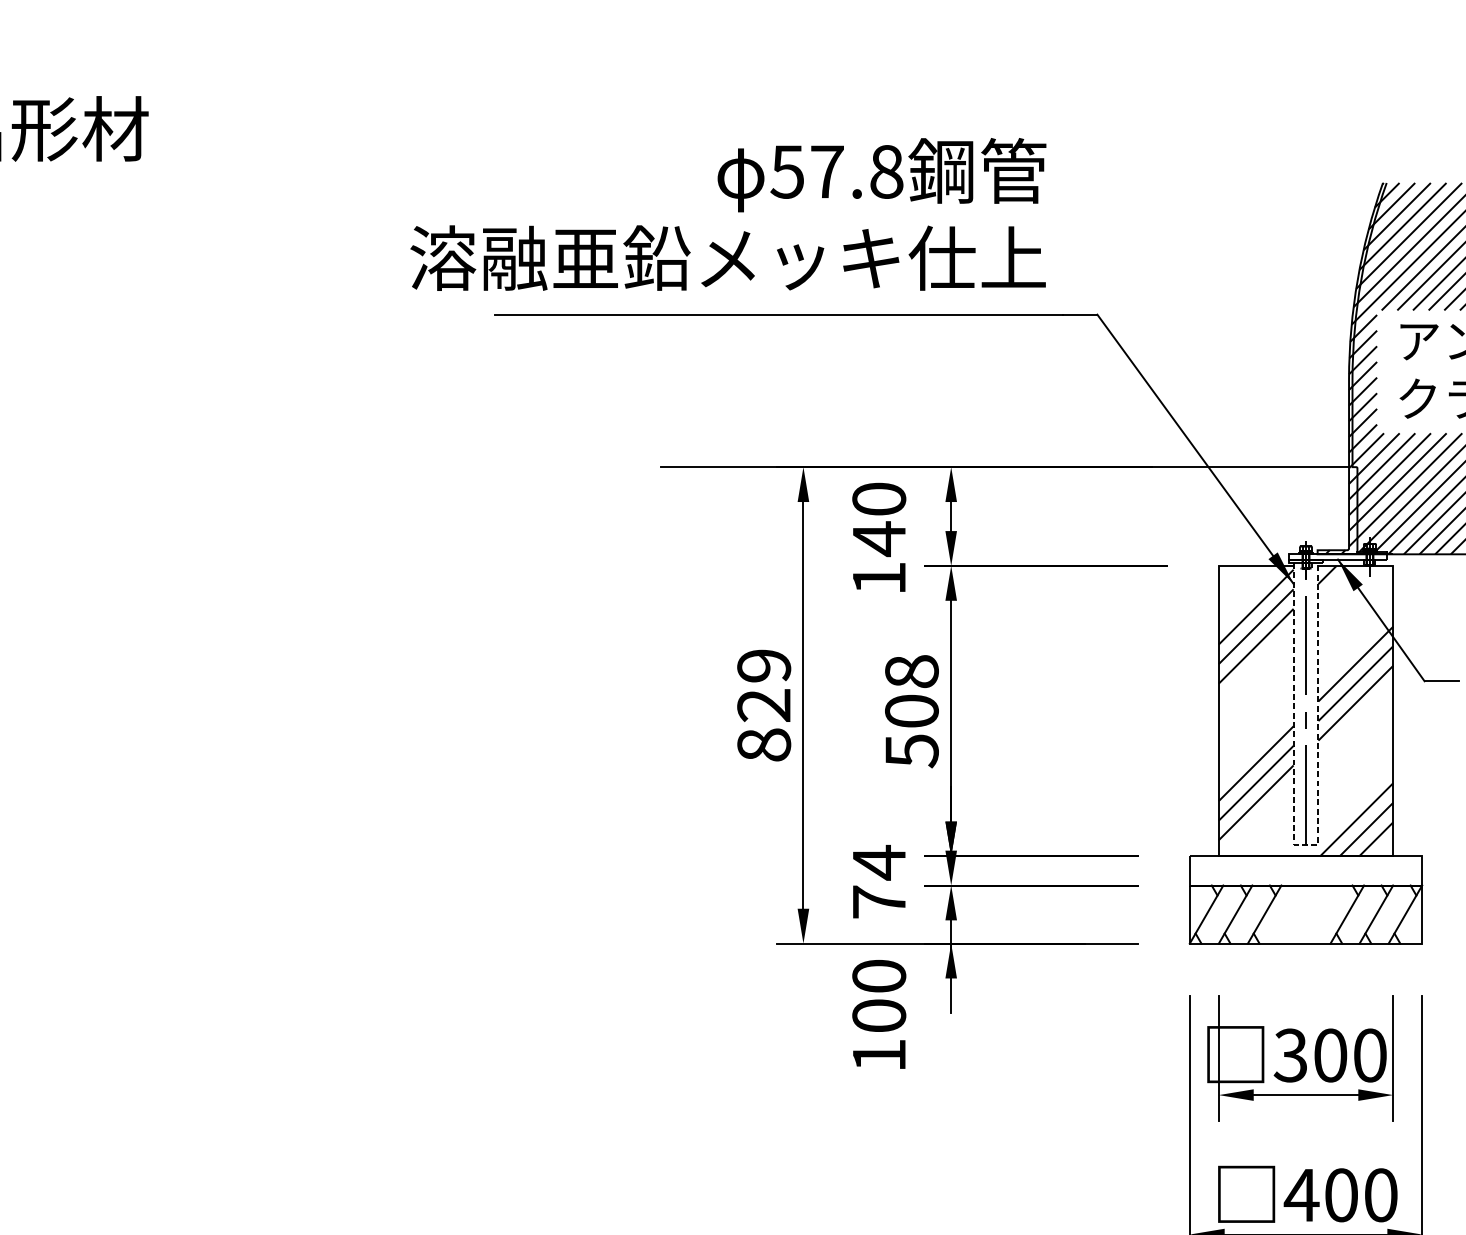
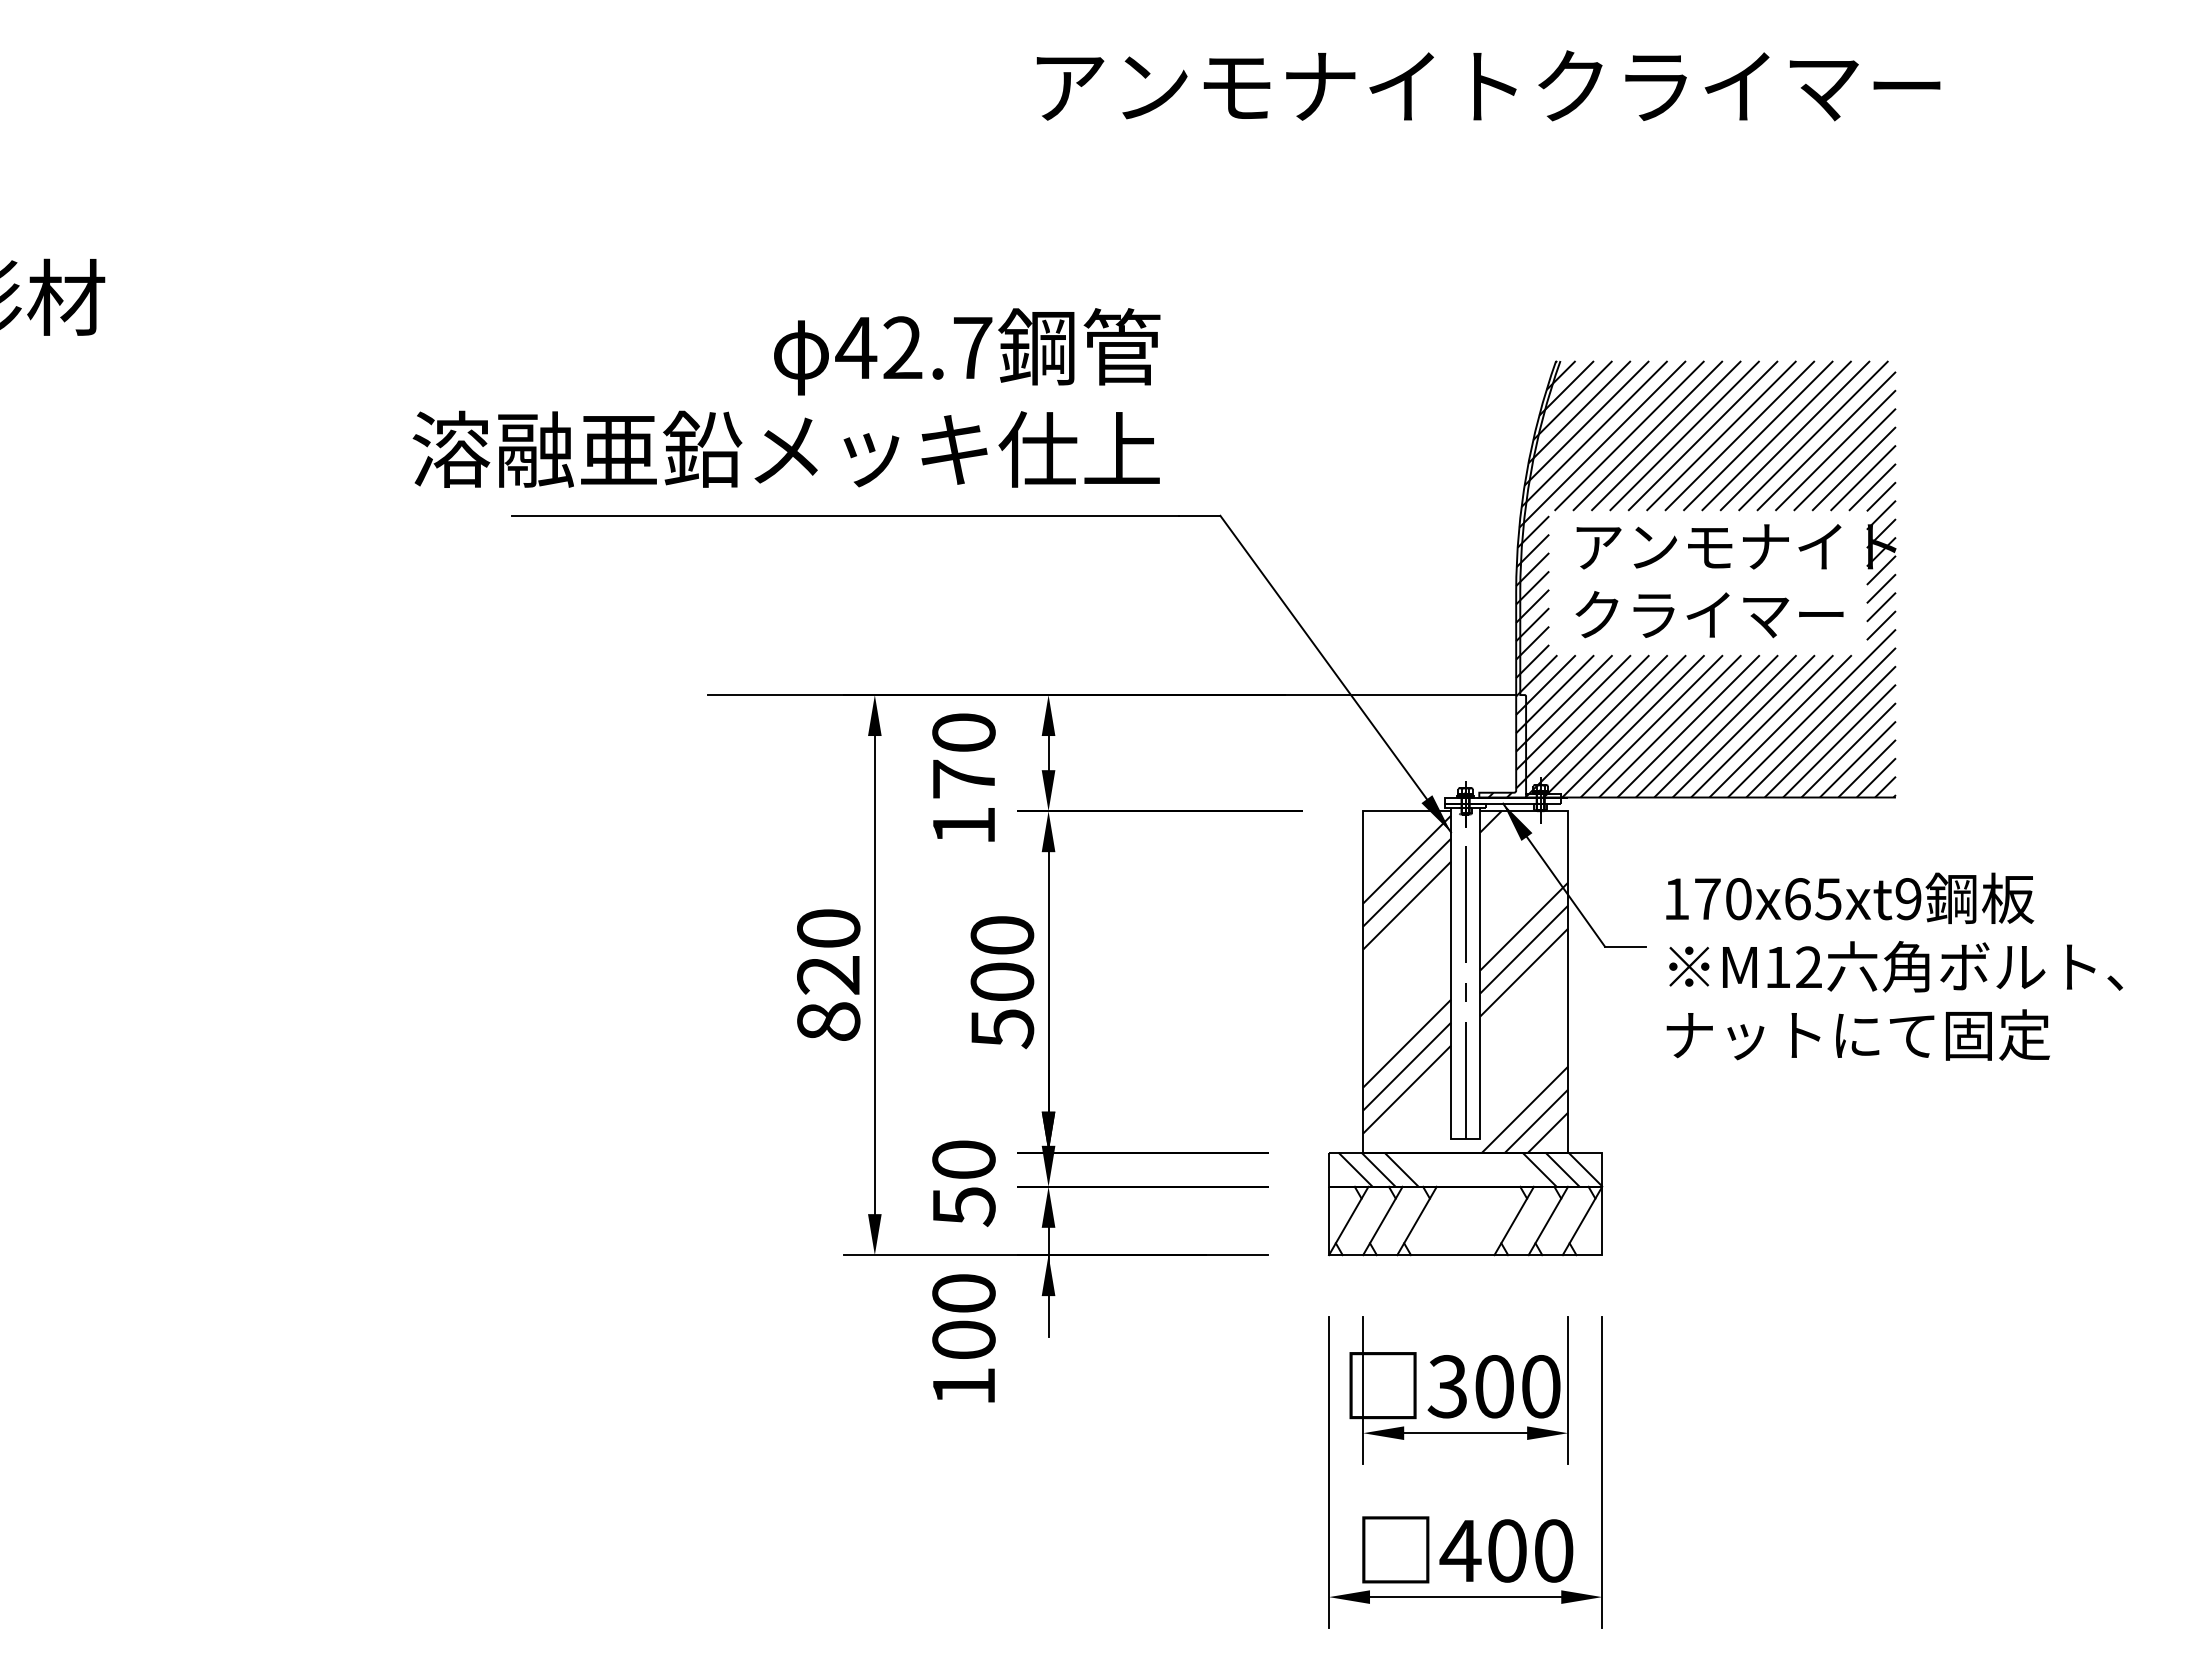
text: (836, 171) -> (913, 347), 57.8 -> 42.7
text: (878, 538) -> (963, 779), 140 -> 170
text: (764, 665) -> (828, 928), 829 -> 820
text: (912, 671) -> (1002, 935), 508 -> 500
line: (1305, 845) -> (1465, 1139), dashed -> solid
hatch: (1310, 870) -> (1470, 1169), added
text: (878, 882) -> (963, 1183), 74 -> 50

